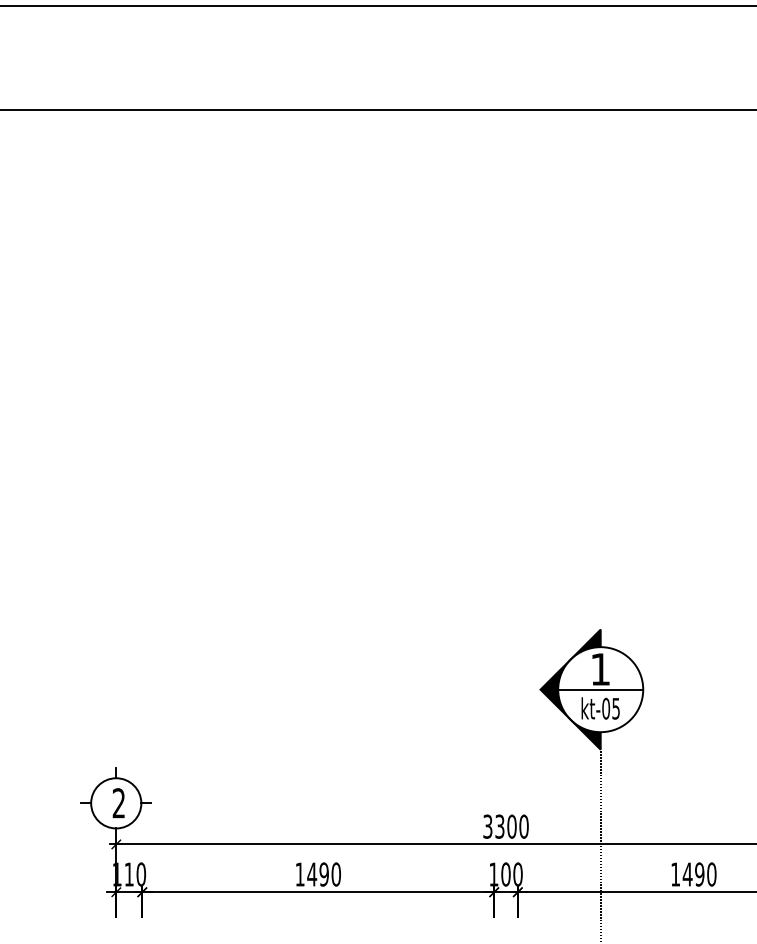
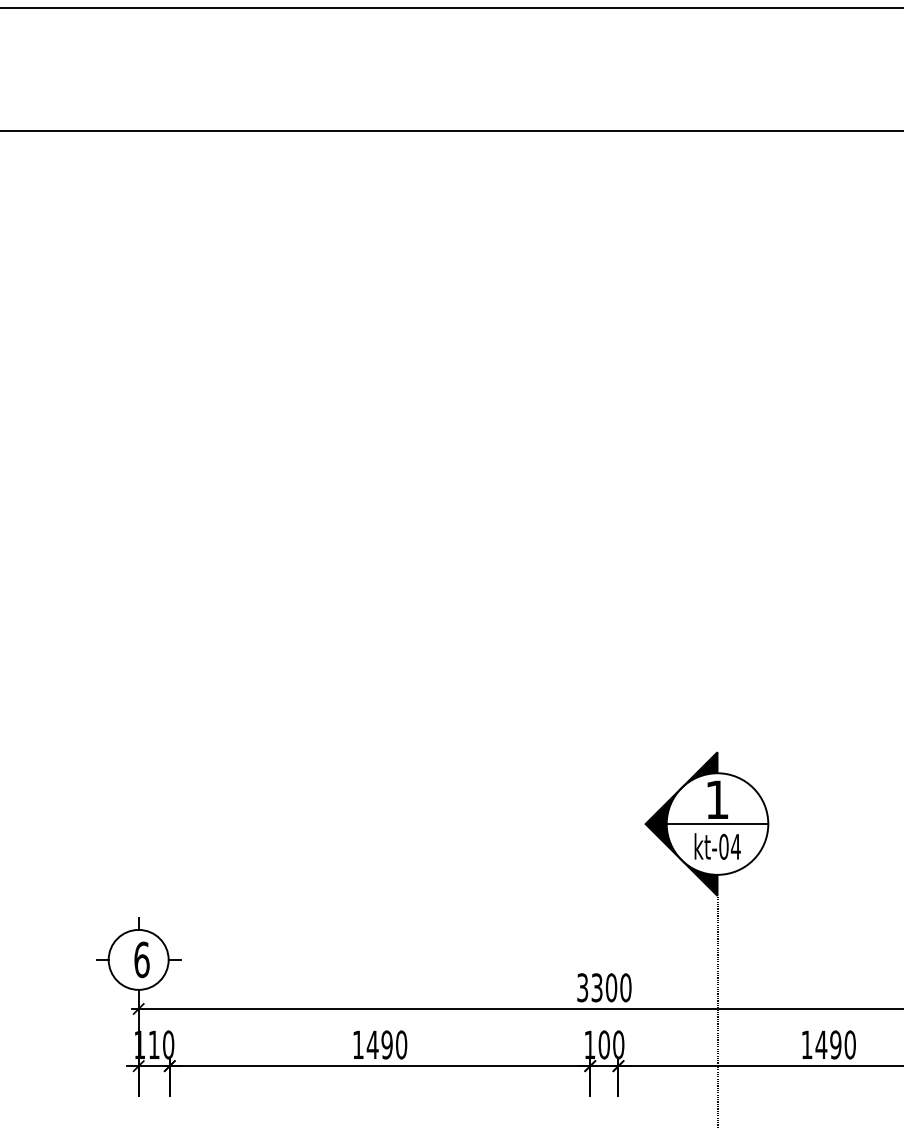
text: (616, 708) -> (736, 846), kt-05 -> kt-04
text: (118, 803) -> (141, 960), 2 -> 6

